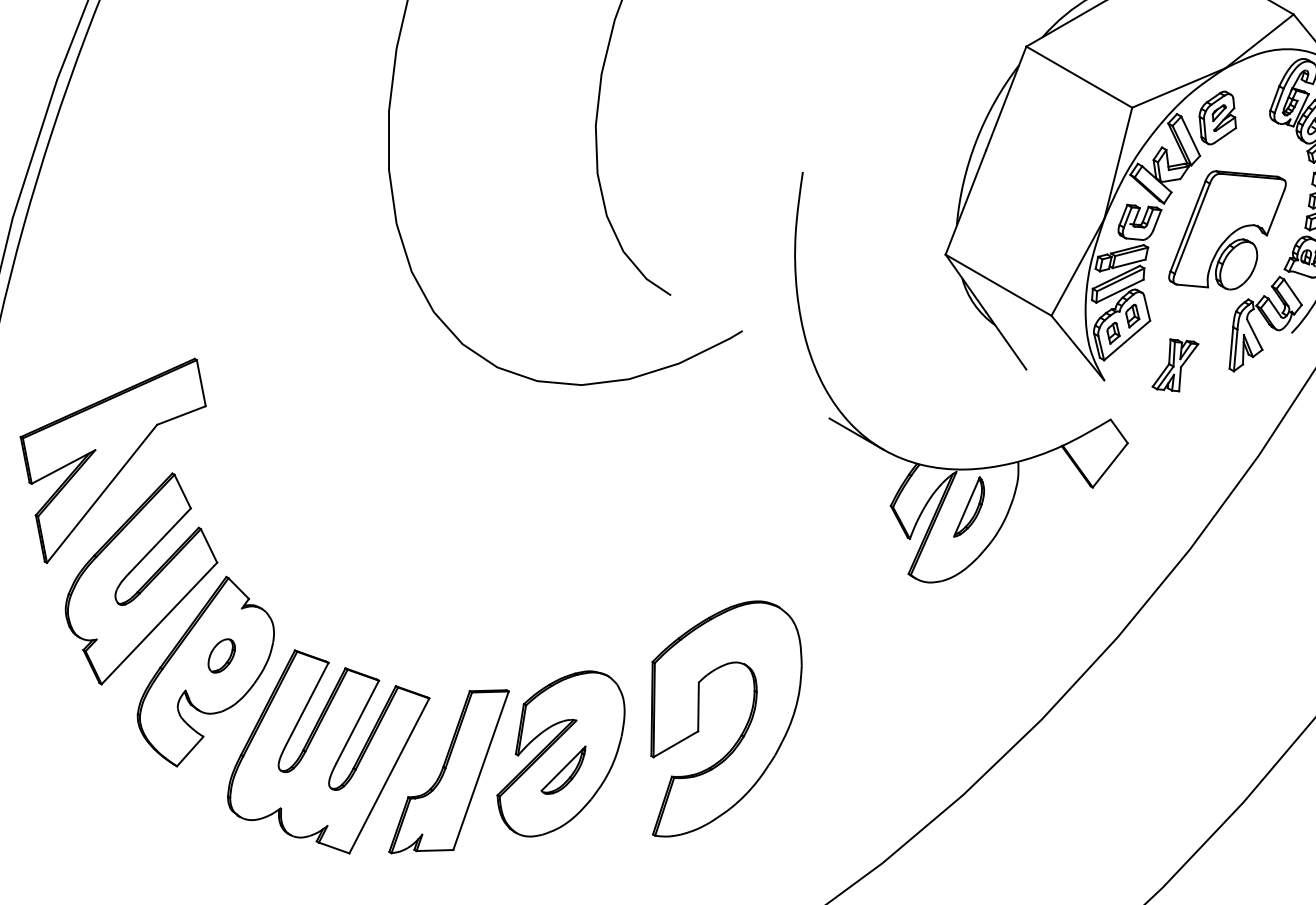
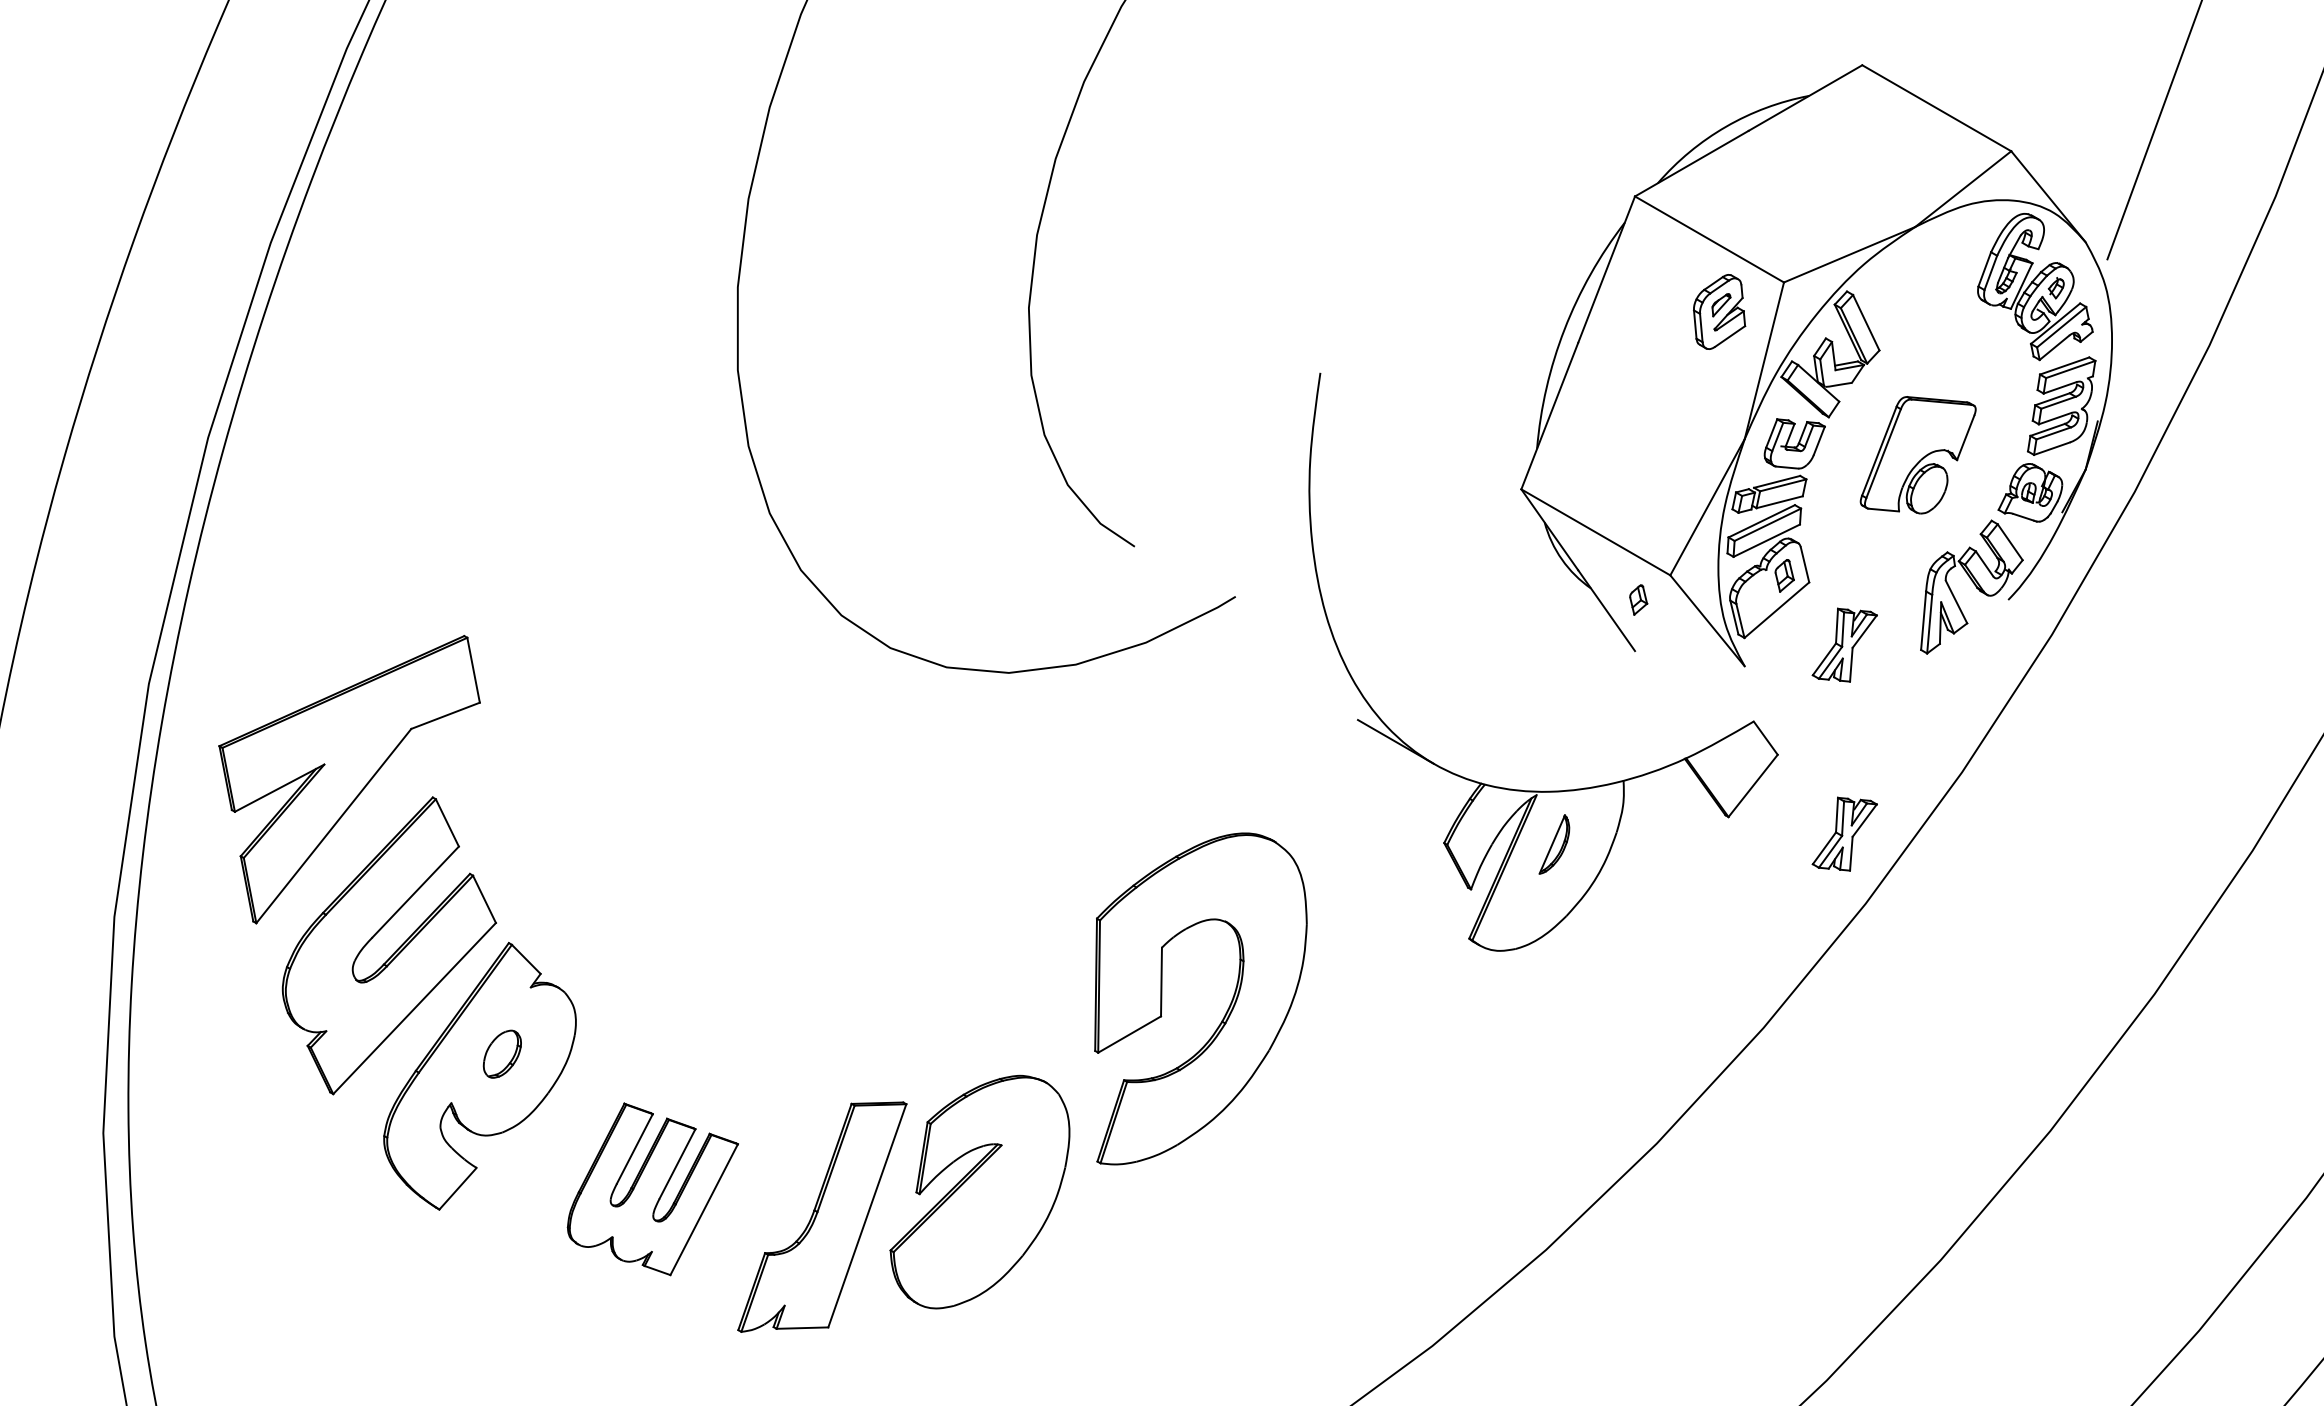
part: (1217, 117) -> (1719, 311), moved
part: (1227, 230) -> (1918, 455), size x0.7
part: (1113, 332) -> (1638, 599), moved
part: (1175, 499) -> (1844, 833), added
part: (969, 506) -> (1554, 844), size x0.7
part: (744, 727) -> (1226, 1011), moved
part: (328, 752) -> (652, 1189), size x0.6
part: (563, 770) -> (983, 1215), removed

